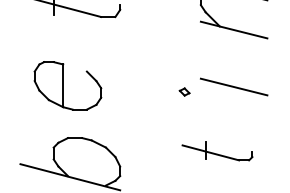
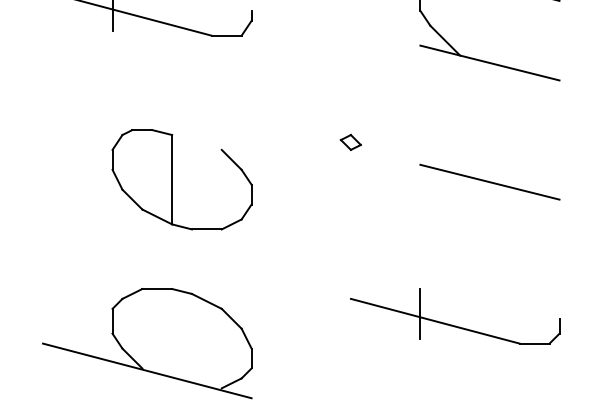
part: (67, 85) -> (181, 178), moved
part: (184, 91) -> (350, 141), moved
part: (217, 151) -> (455, 317), size x1.43

